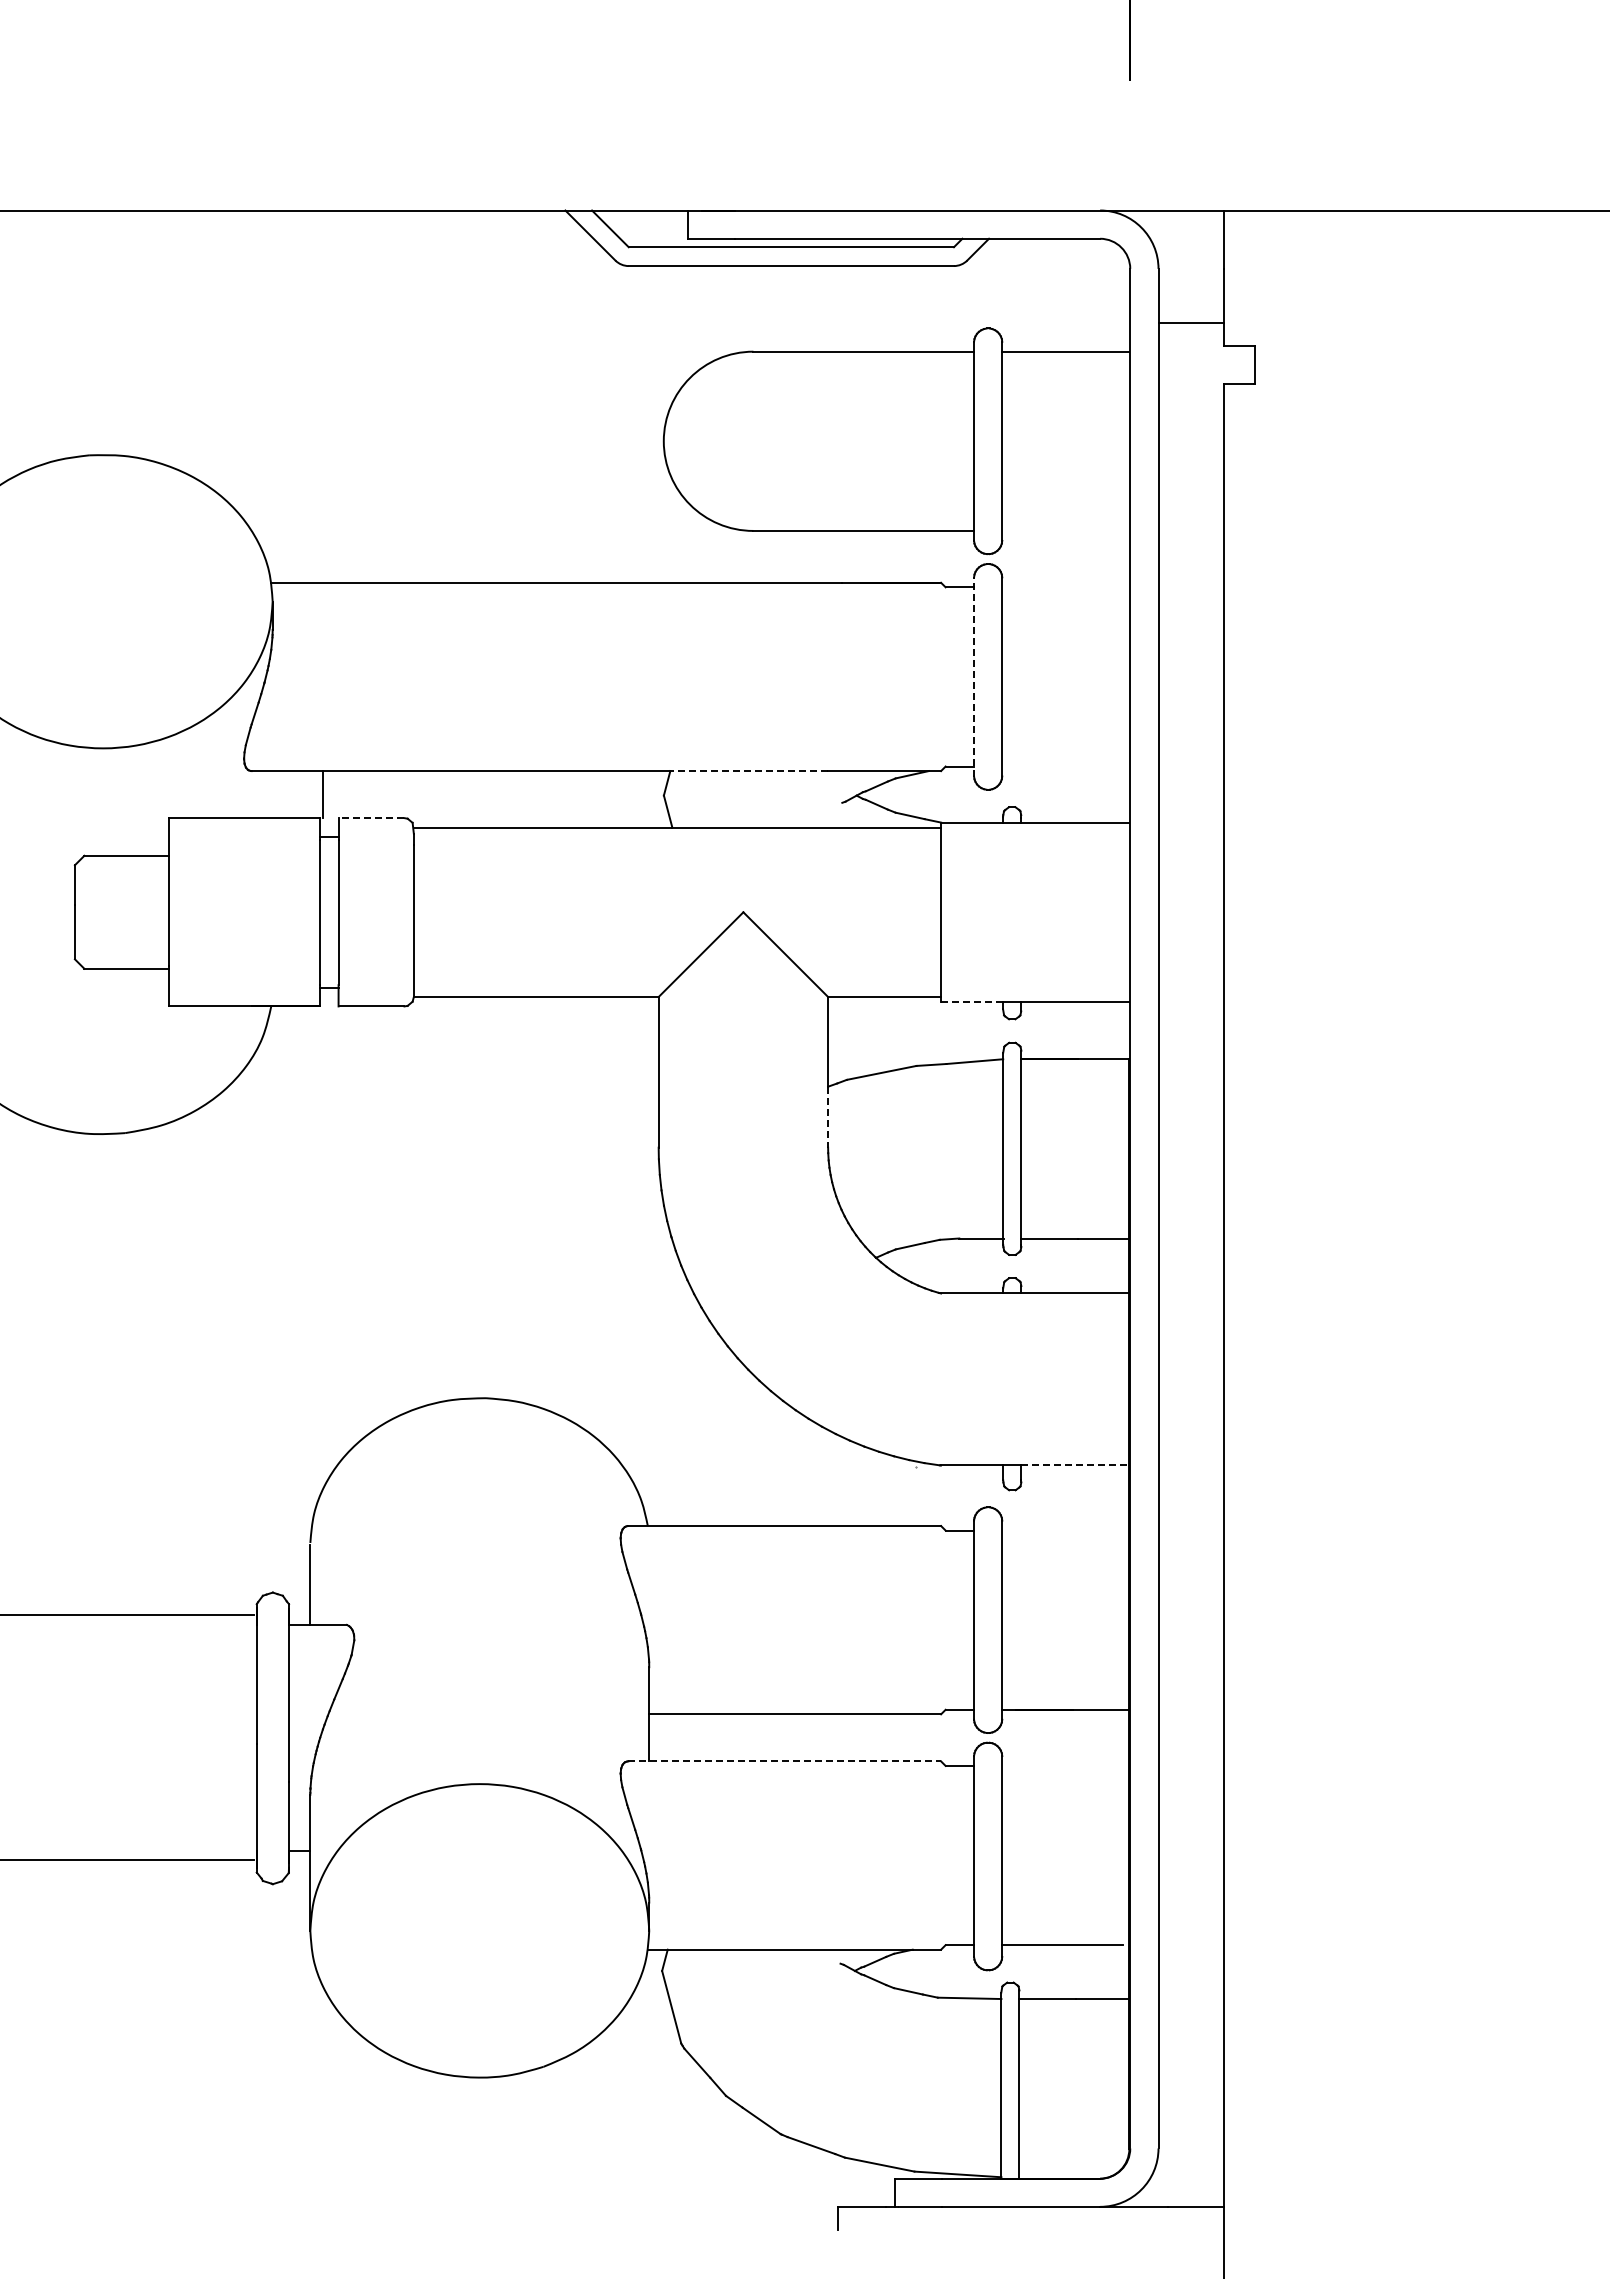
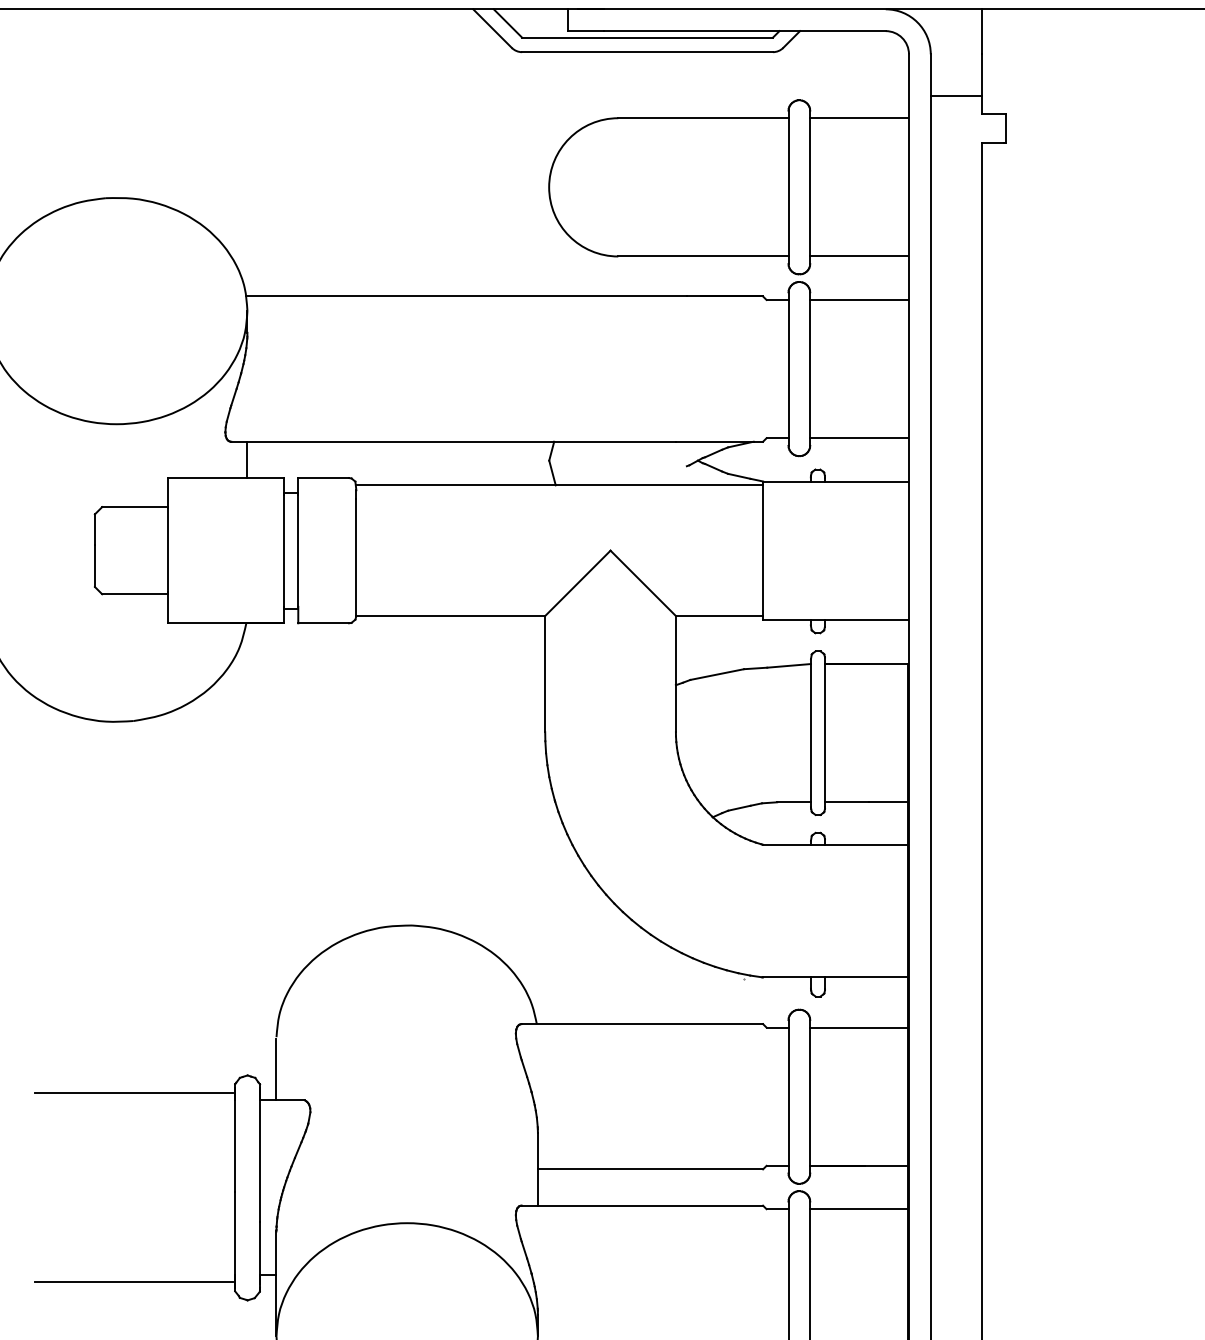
line: (1065, 530) -> (859, 256), added
line: (1065, 587) -> (859, 300), added
line: (974, 676) -> (788, 368), dashed -> solid
line: (1065, 766) -> (859, 438), added
line: (749, 771) -> (615, 442), dashed -> solid
line: (322, 794) -> (247, 459), moved
line: (371, 818) -> (323, 478), dashed -> solid
line: (972, 1001) -> (787, 619), dashed -> solid
line: (828, 1117) -> (676, 708), dashed -> solid
line: (1075, 1465) -> (866, 977), dashed -> solid
line: (1065, 1530) -> (859, 1027), added
line: (785, 1761) -> (643, 1205), dashed -> solid
line: (1065, 1765) -> (859, 1208), added

